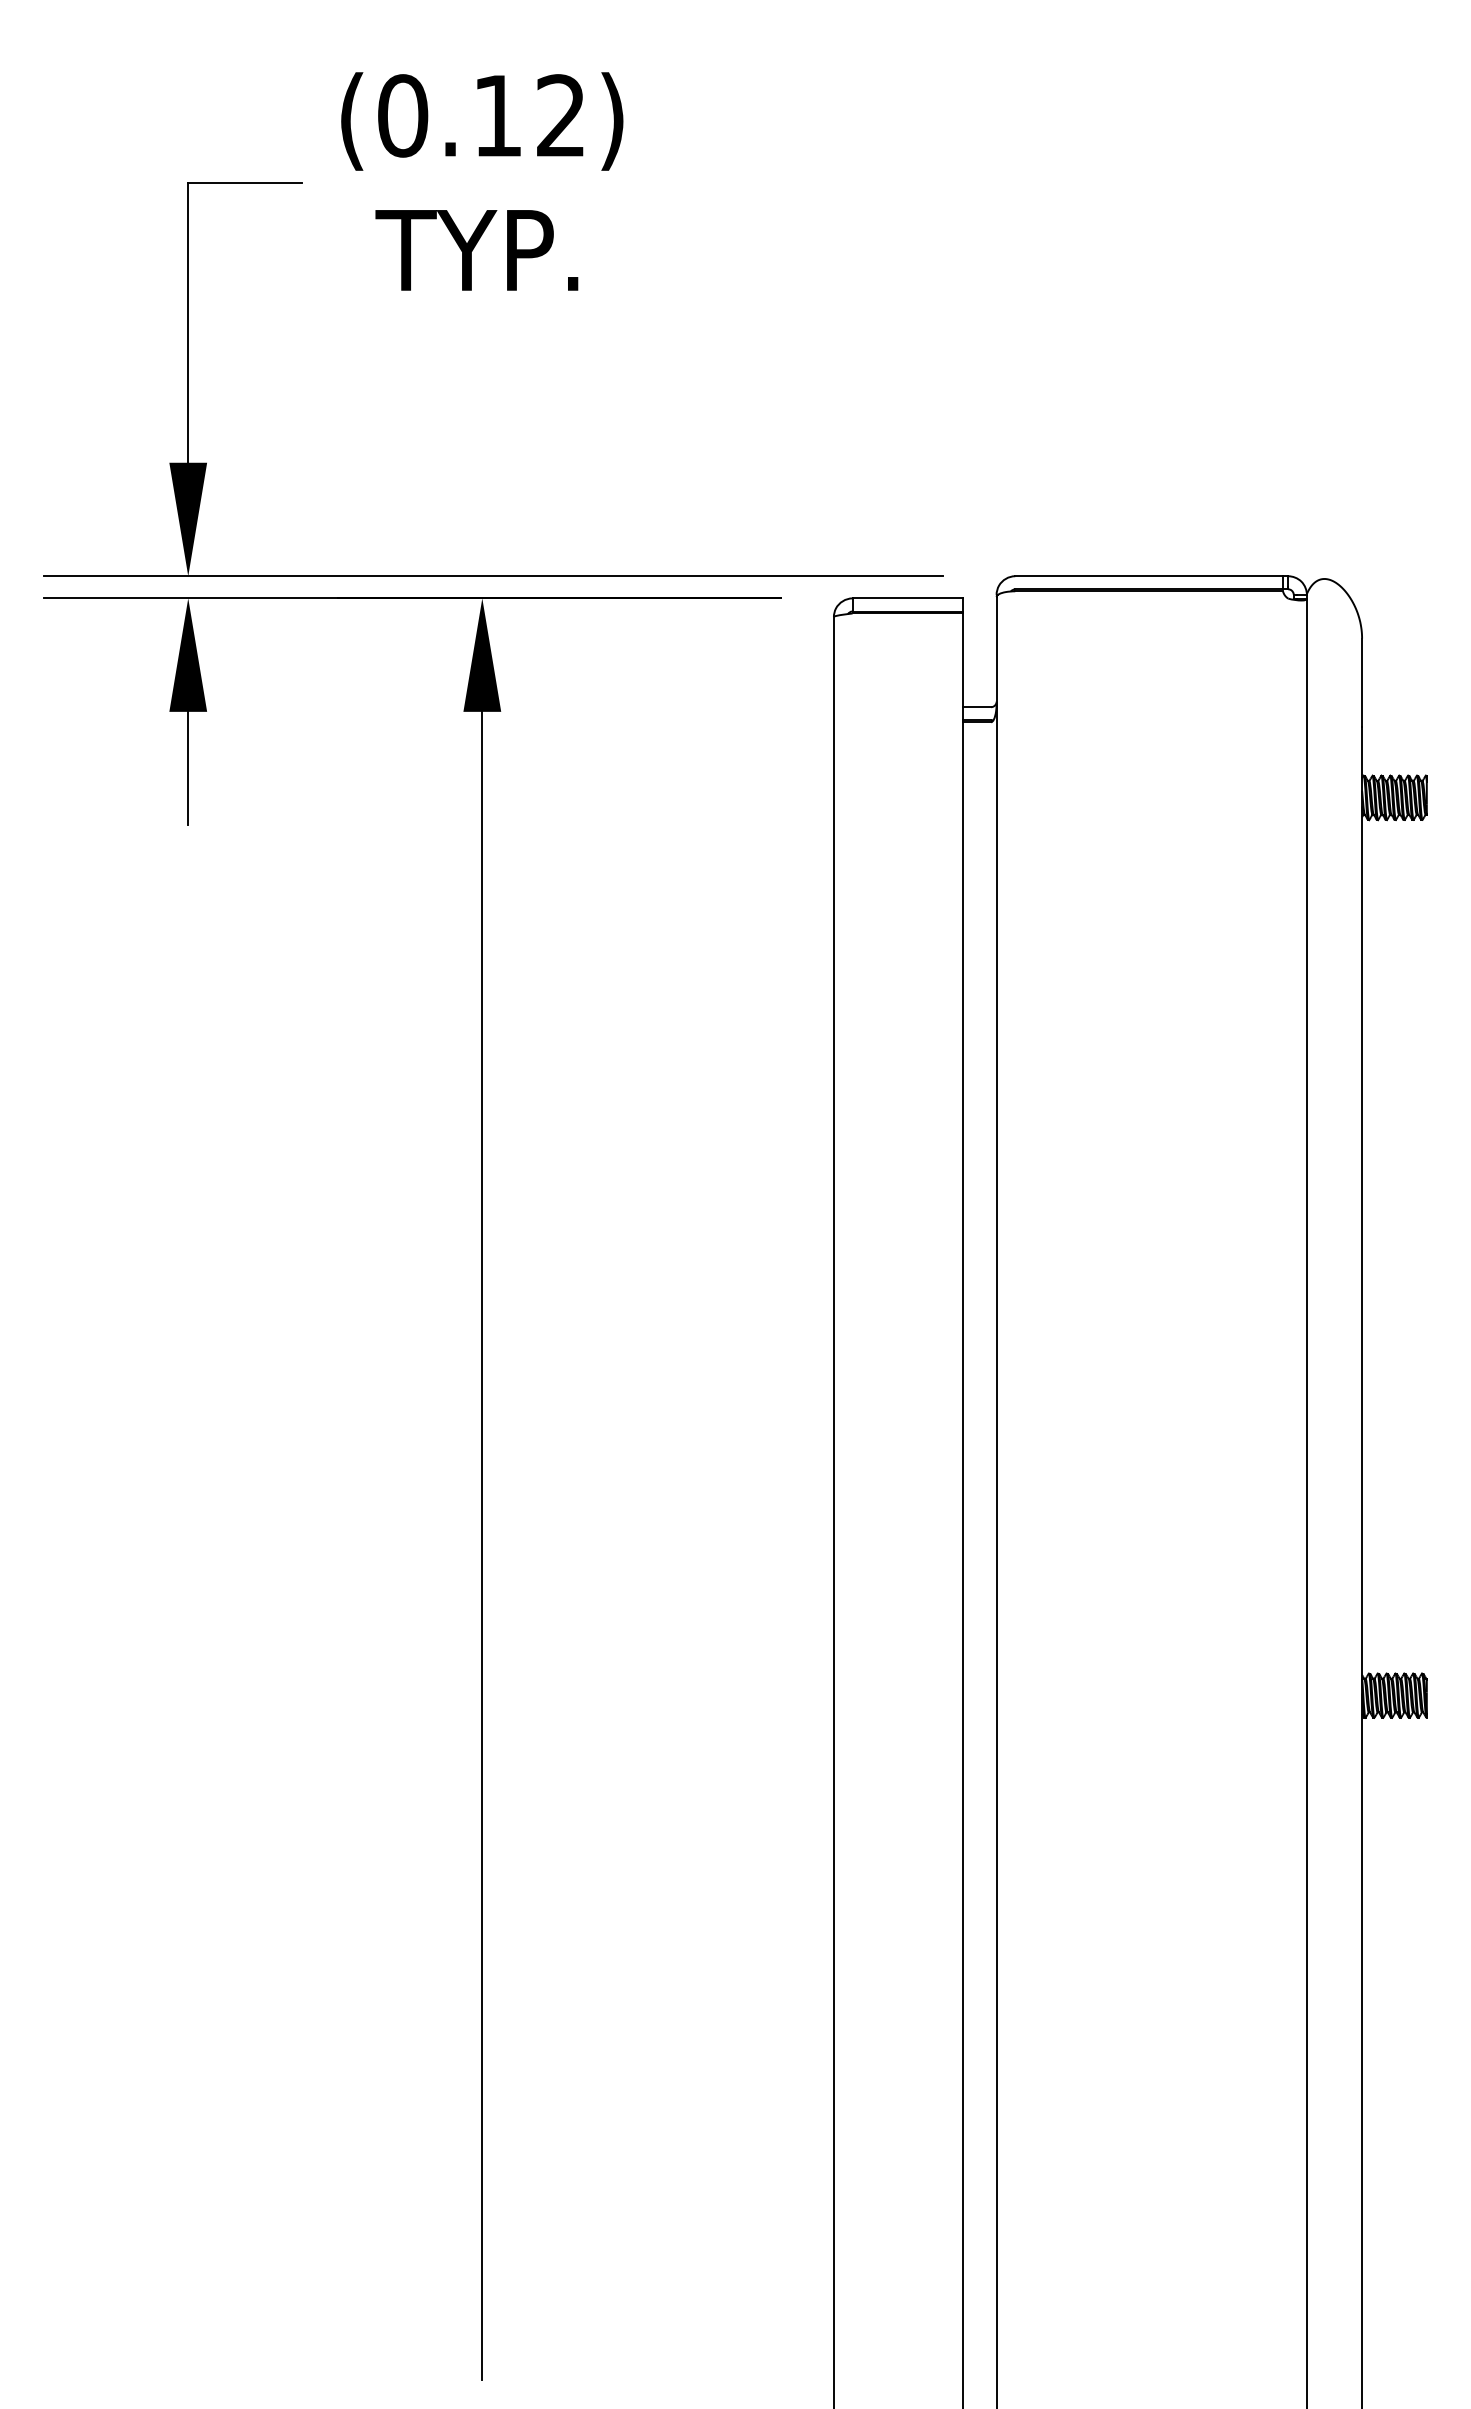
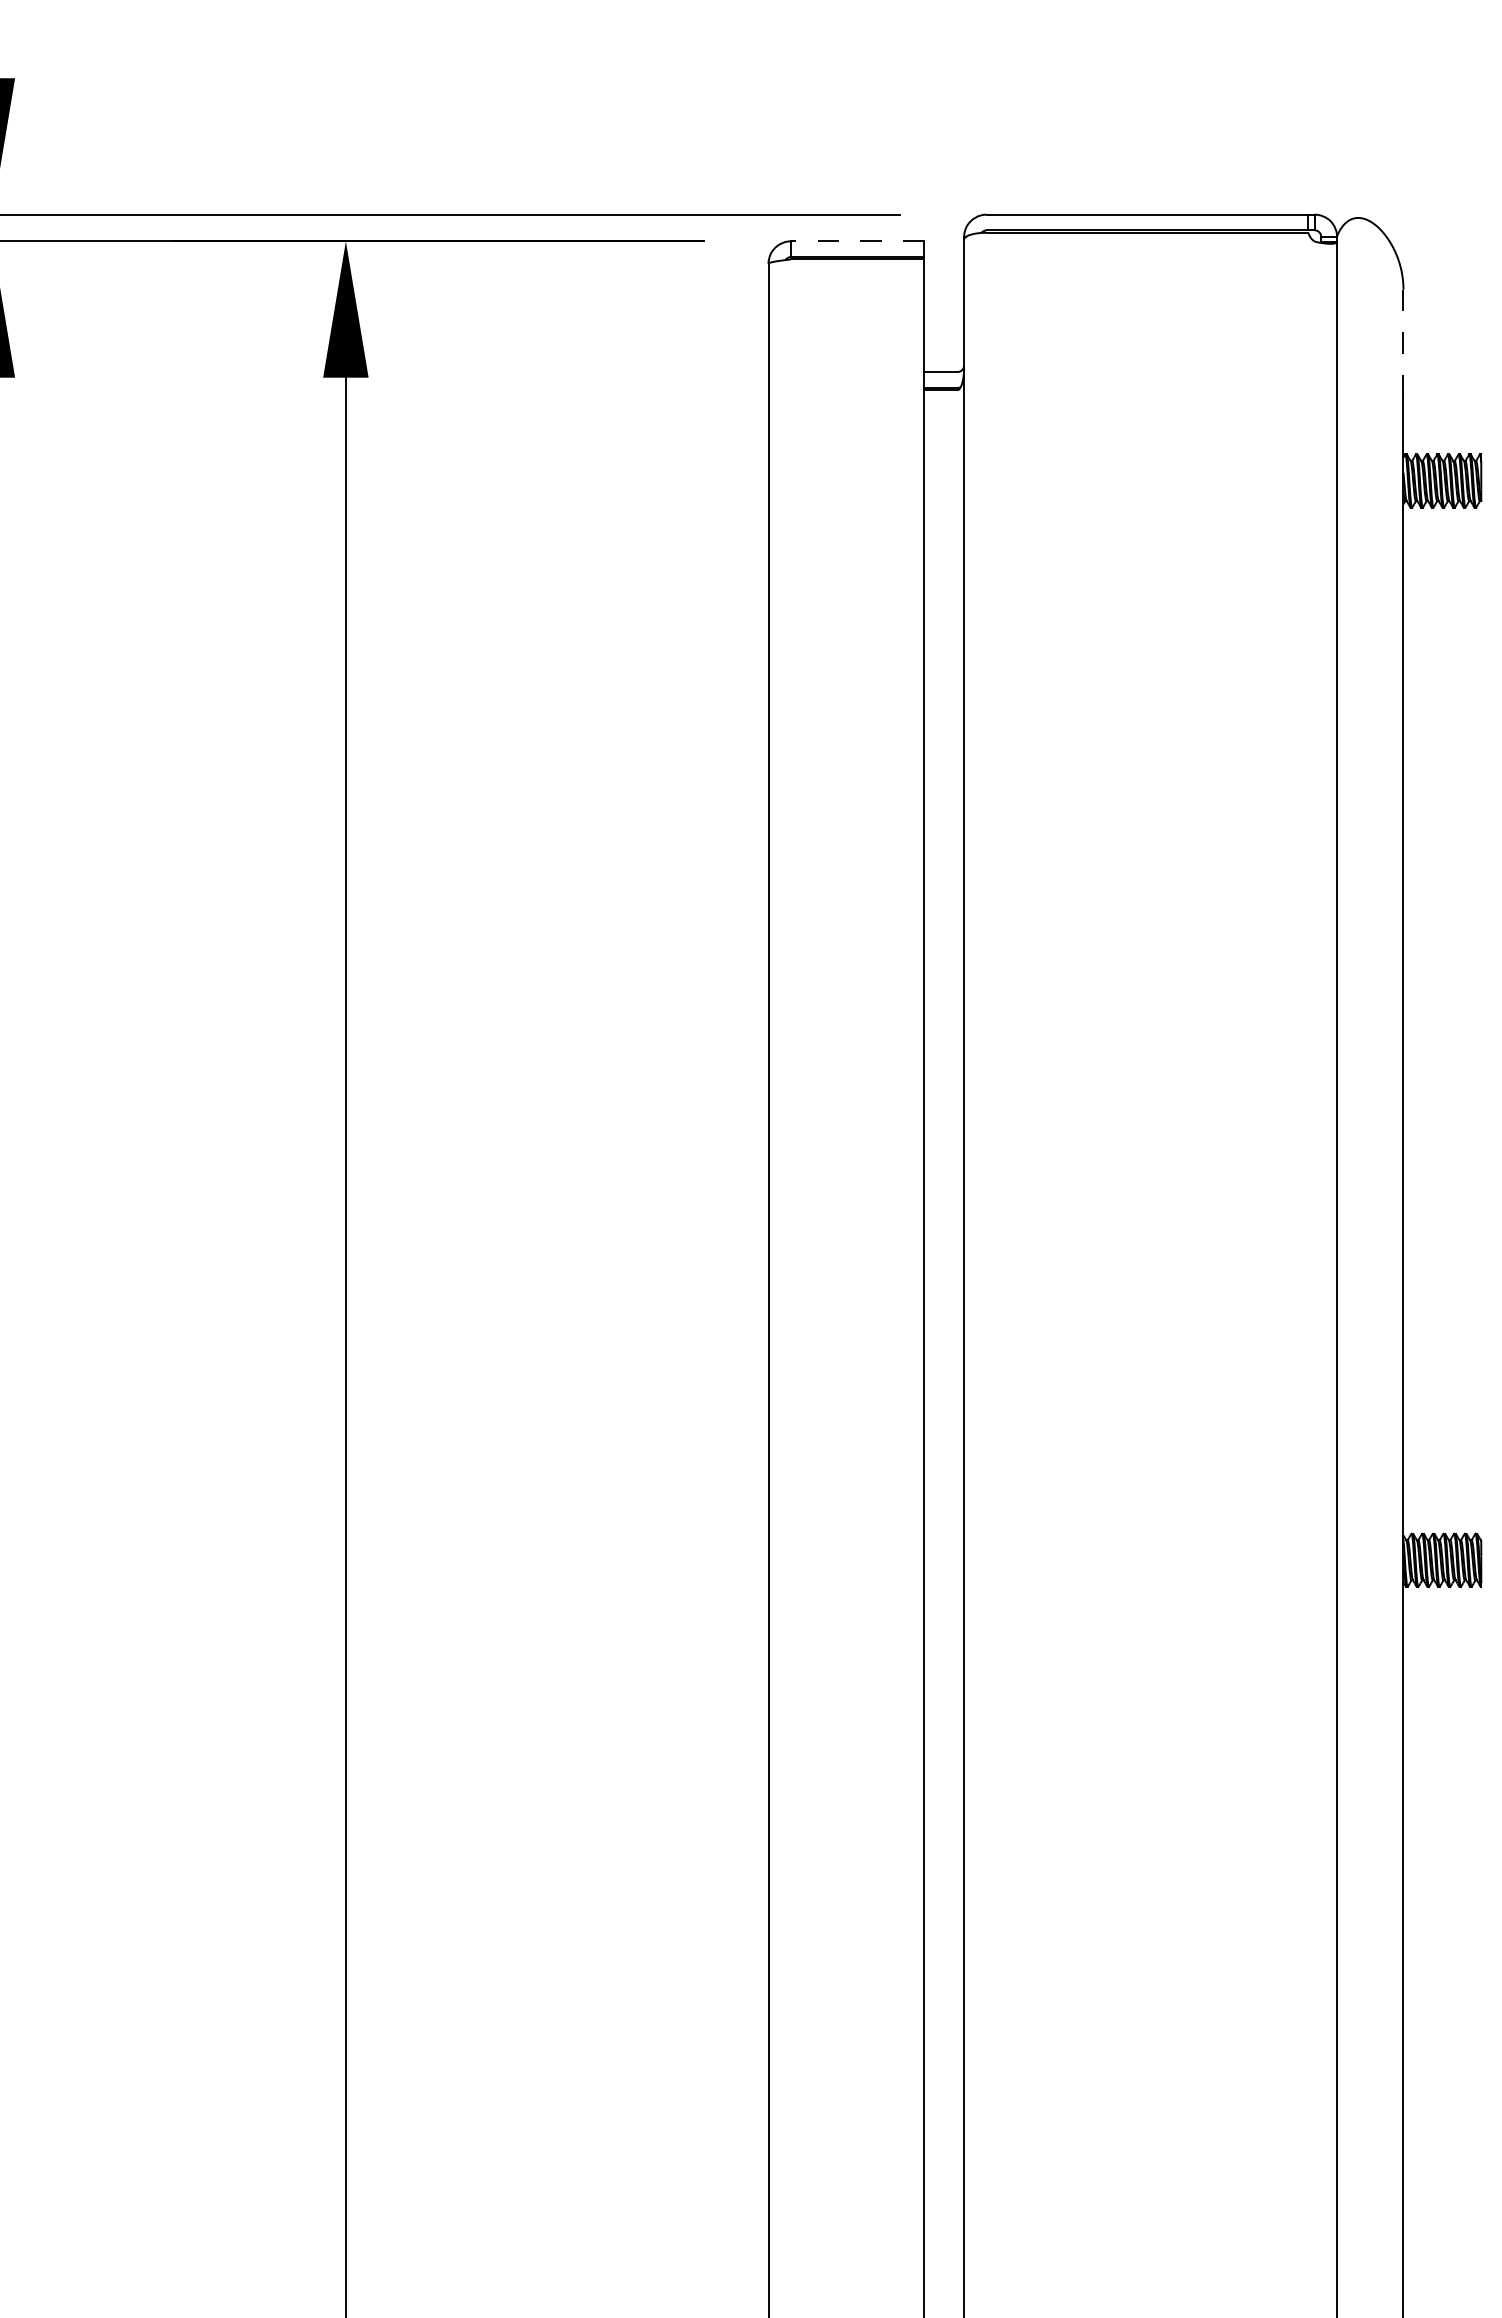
line: (907, 598) -> (857, 241), solid -> dashed
line: (1362, 683) -> (1403, 343), solid -> dashed

